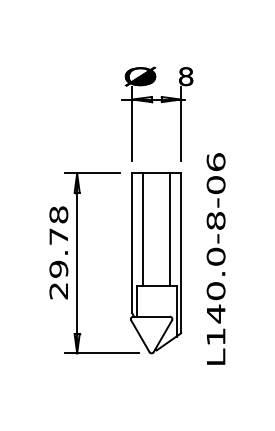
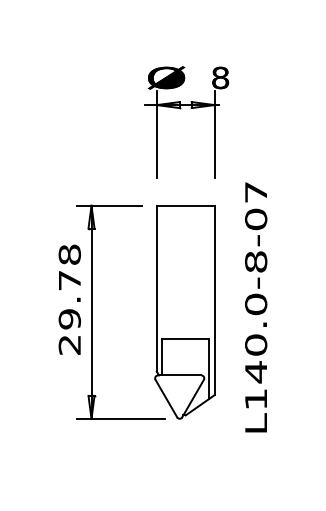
part: (152, 103) -> (180, 109), moved
text: (215, 162) -> (255, 192), L140.0-8-06 -> L140.0-8-07
line: (143, 229) -> (170, 272), removed
line: (170, 229) -> (202, 272), removed

